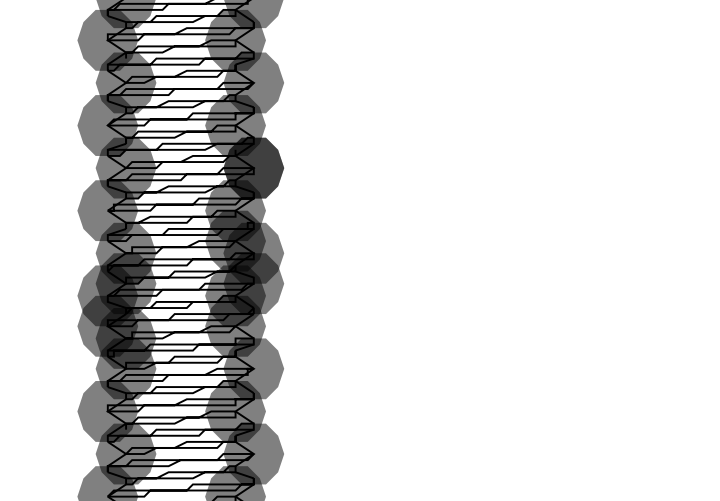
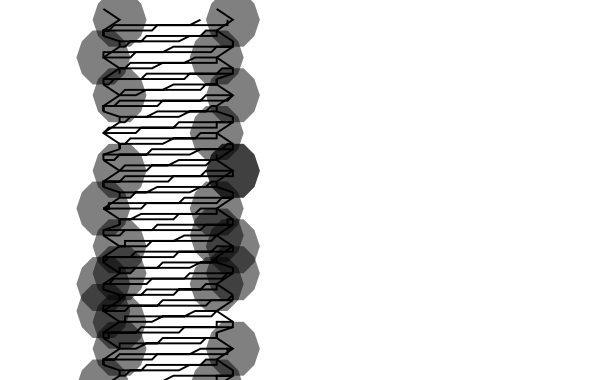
fill: (107, 125) -> (103, 133), removed
fill: (235, 325) -> (216, 310), removed

